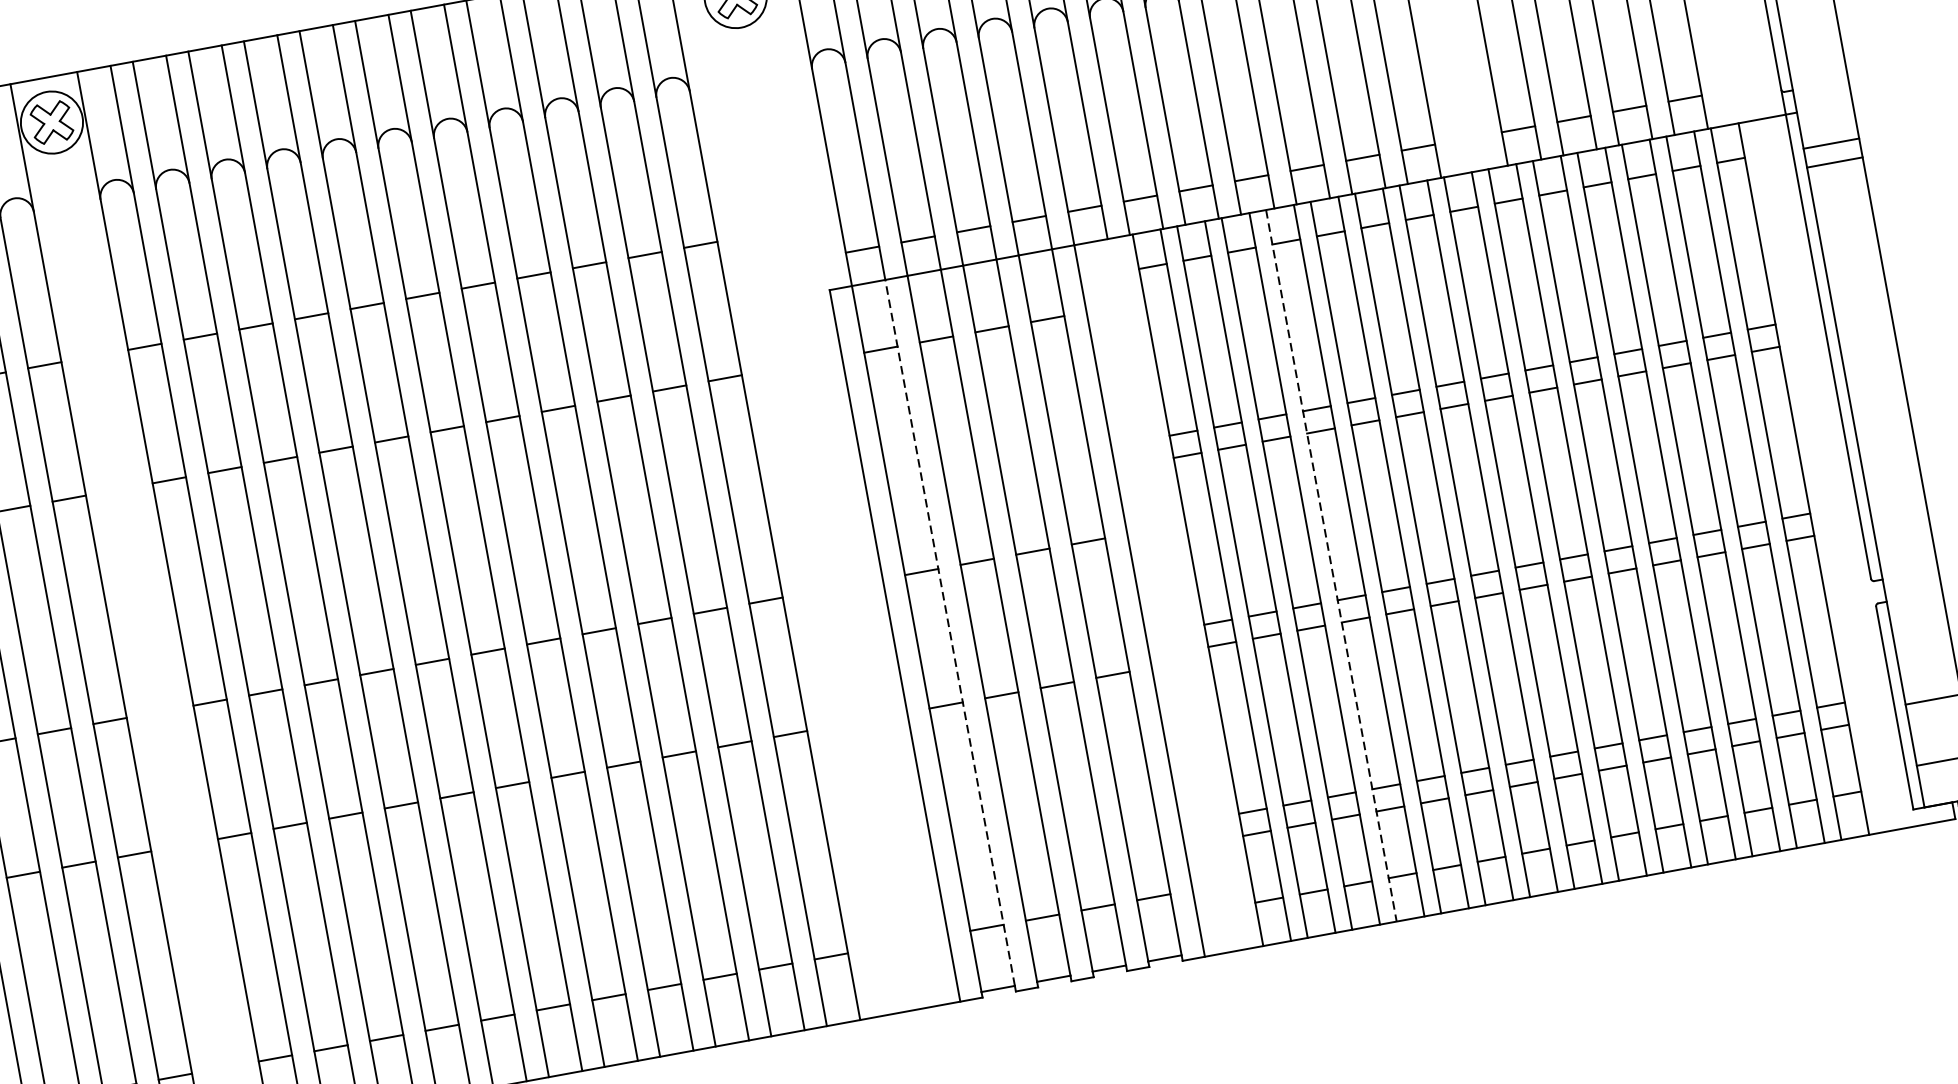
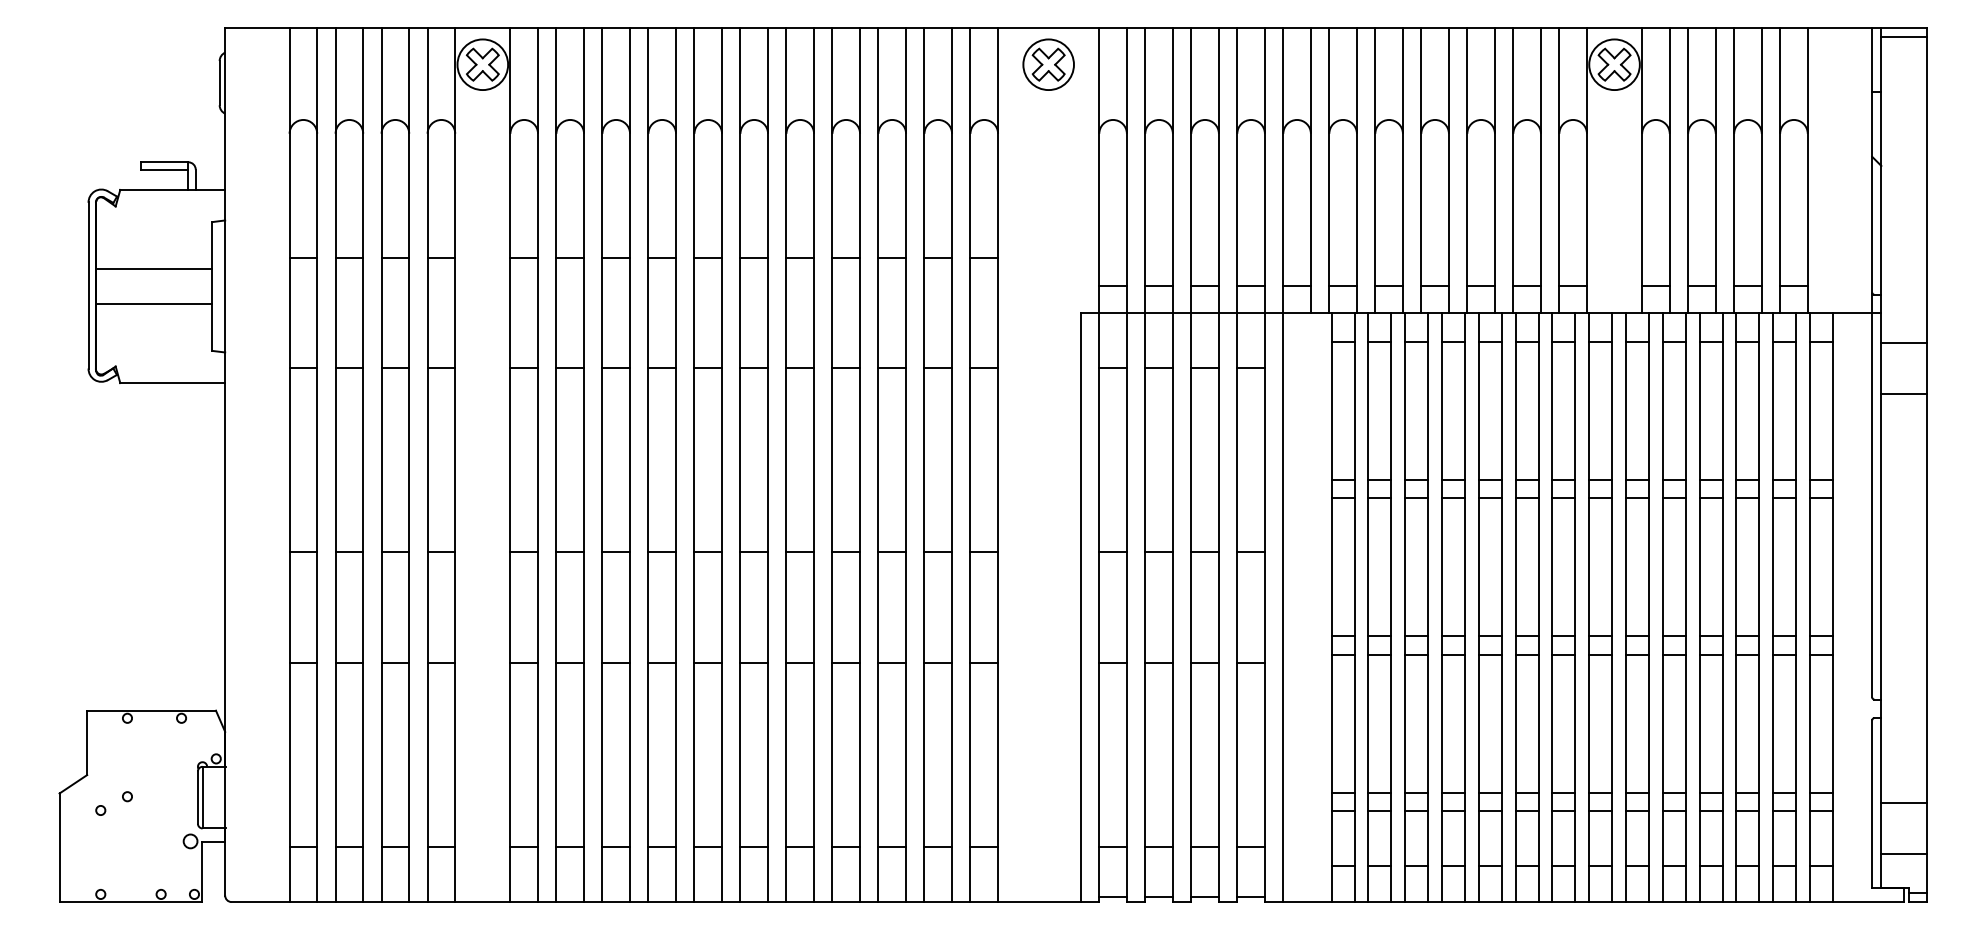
line: (1834, 162) -> (1904, 393), moved
line: (1332, 566) -> (1442, 608), dashed -> solid
line: (949, 632) -> (1126, 604), dashed -> solid

